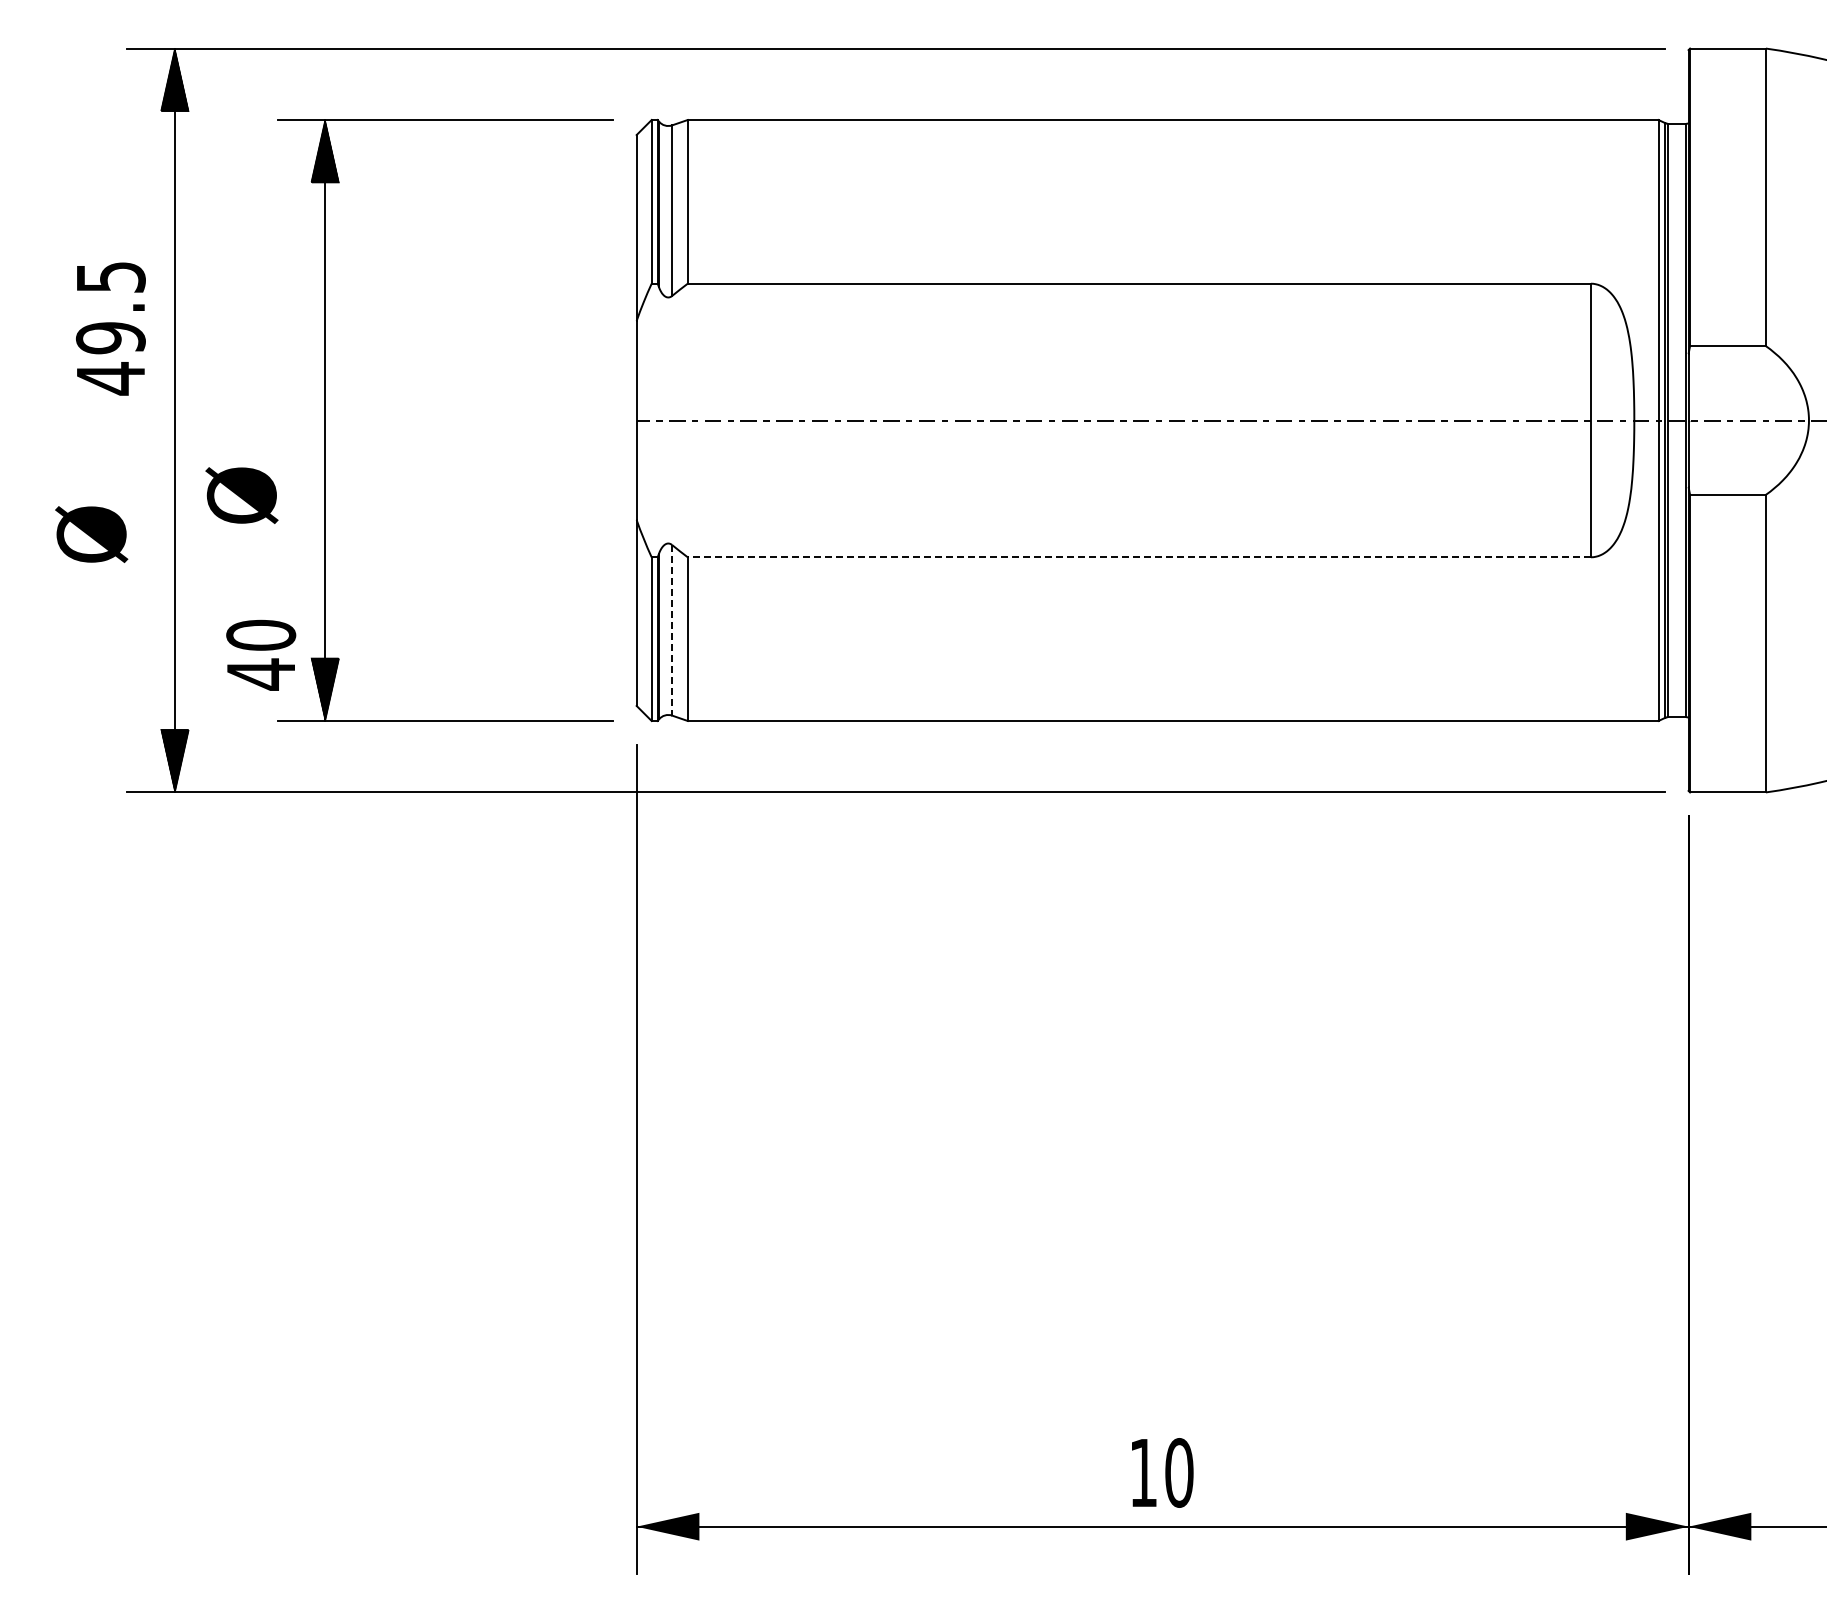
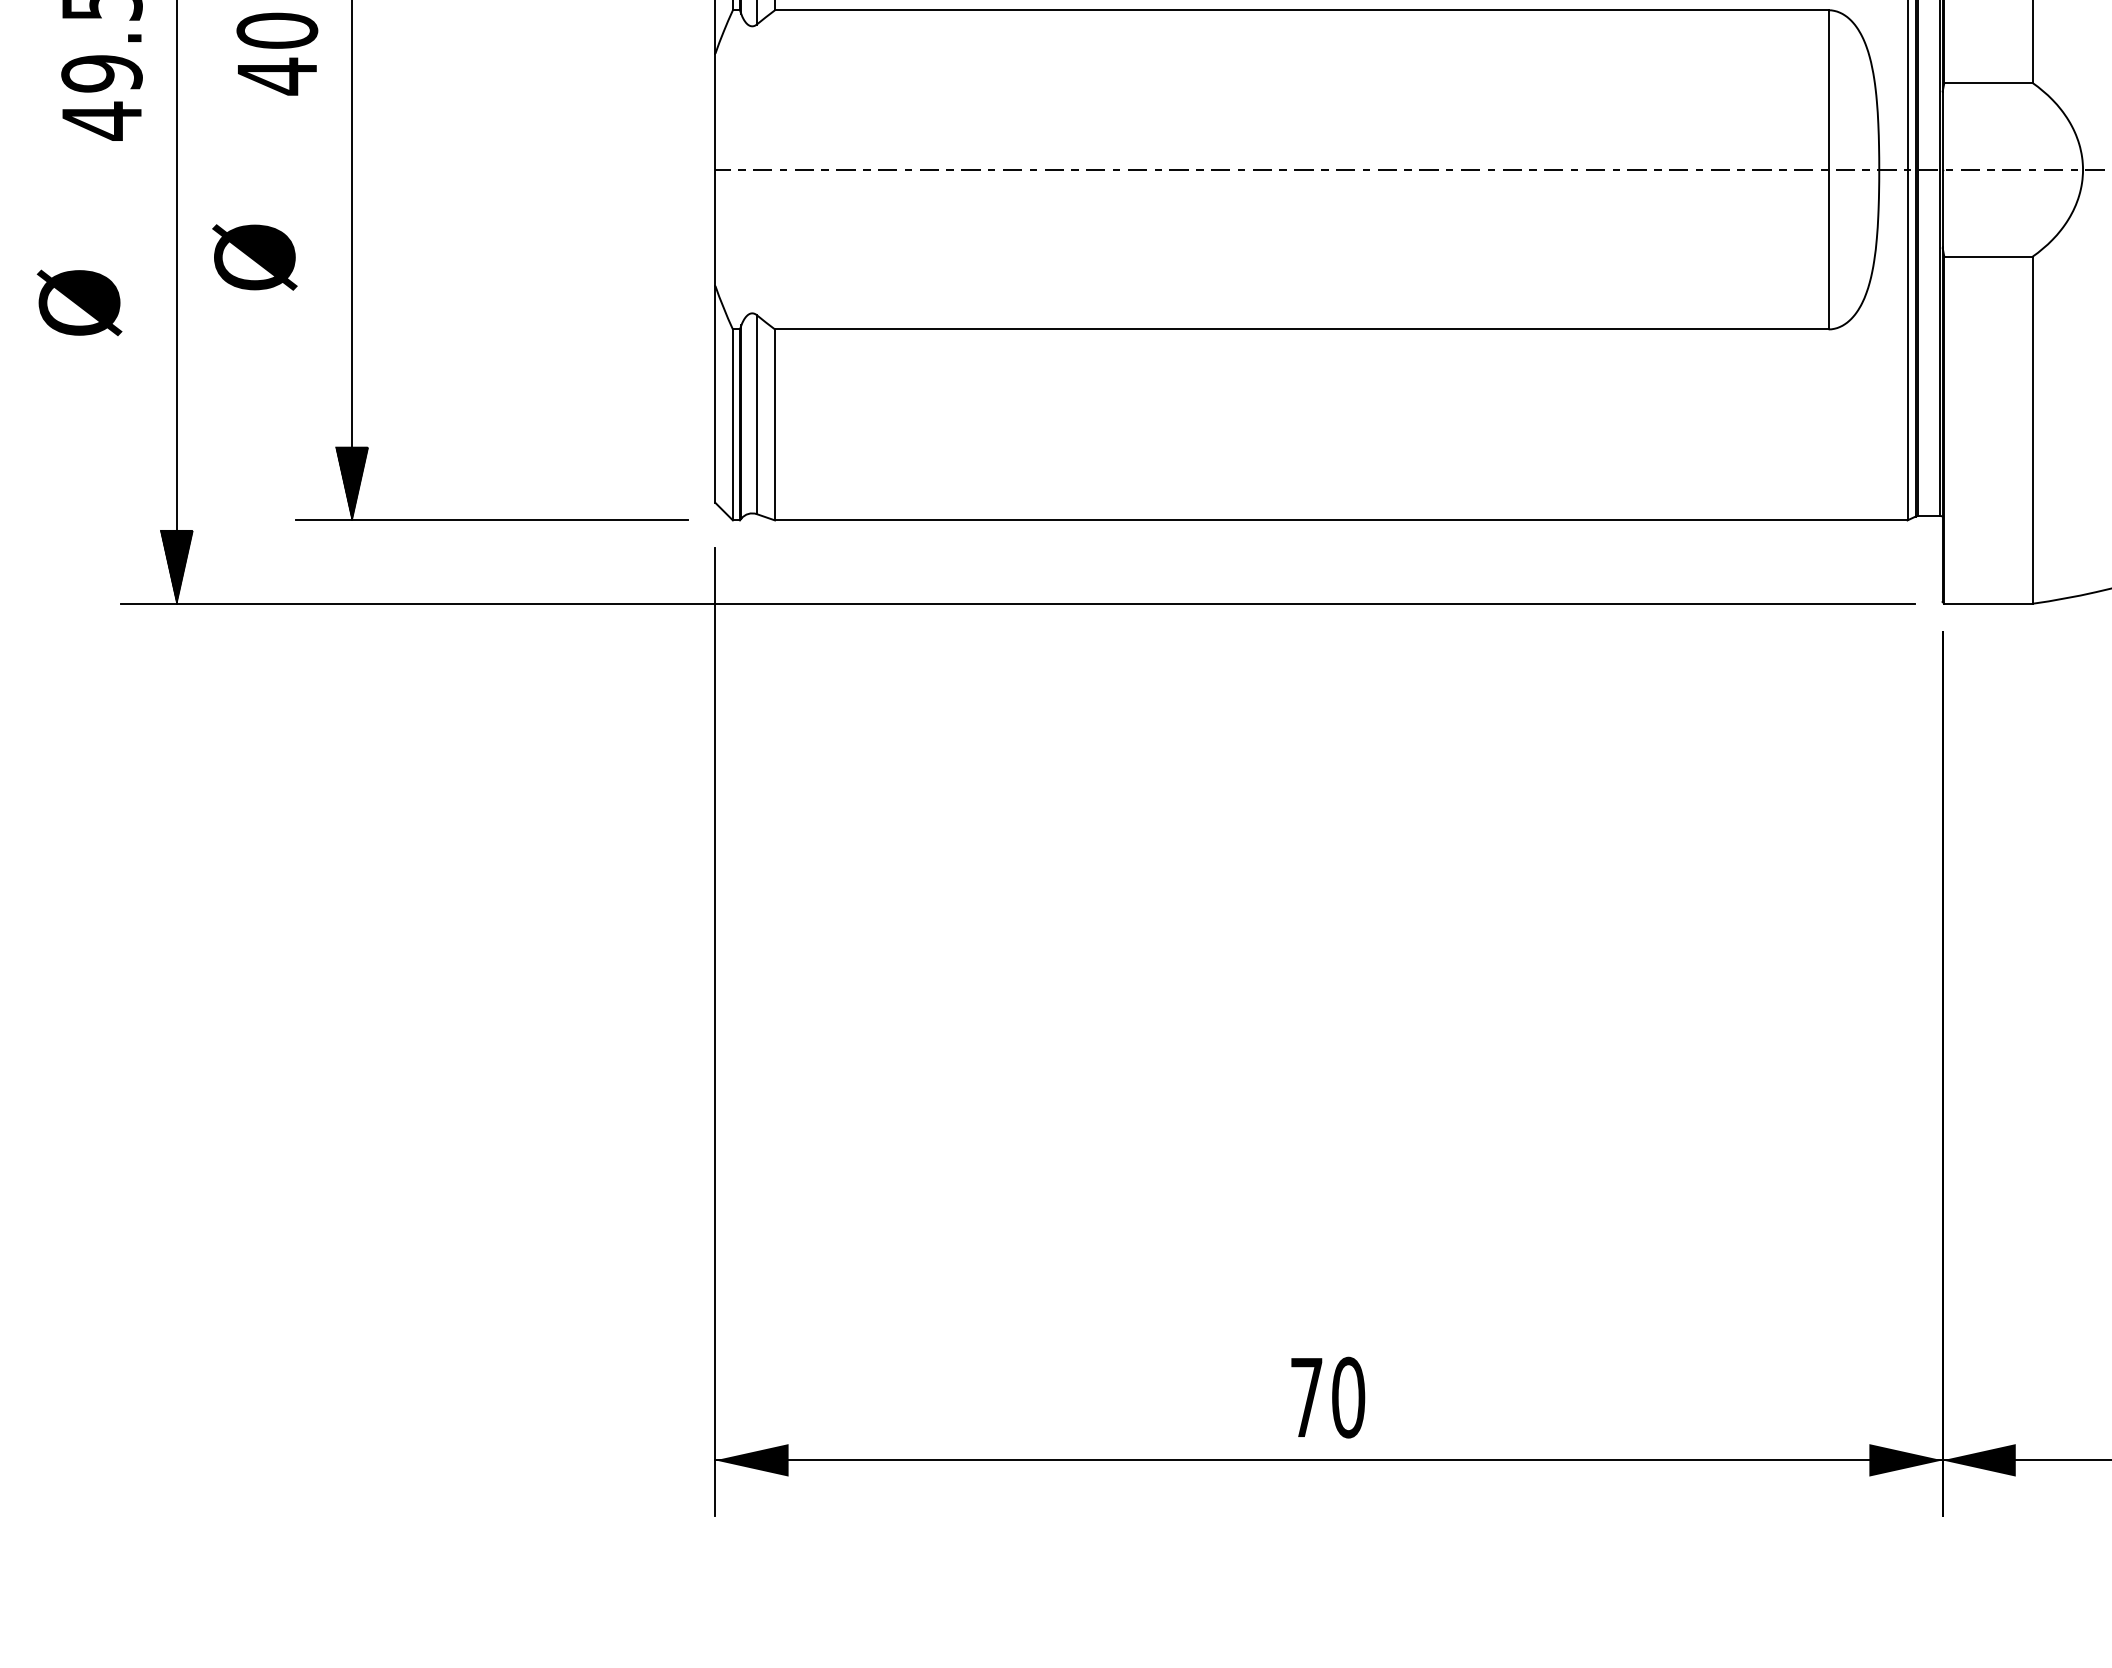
line: (1139, 557) -> (1302, 329), dashed -> solid
line: (672, 630) -> (757, 414), dashed -> solid
text: (261, 654) -> (277, 53), moved
text: (1143, 1472) -> (1306, 1397), 10 -> 70

